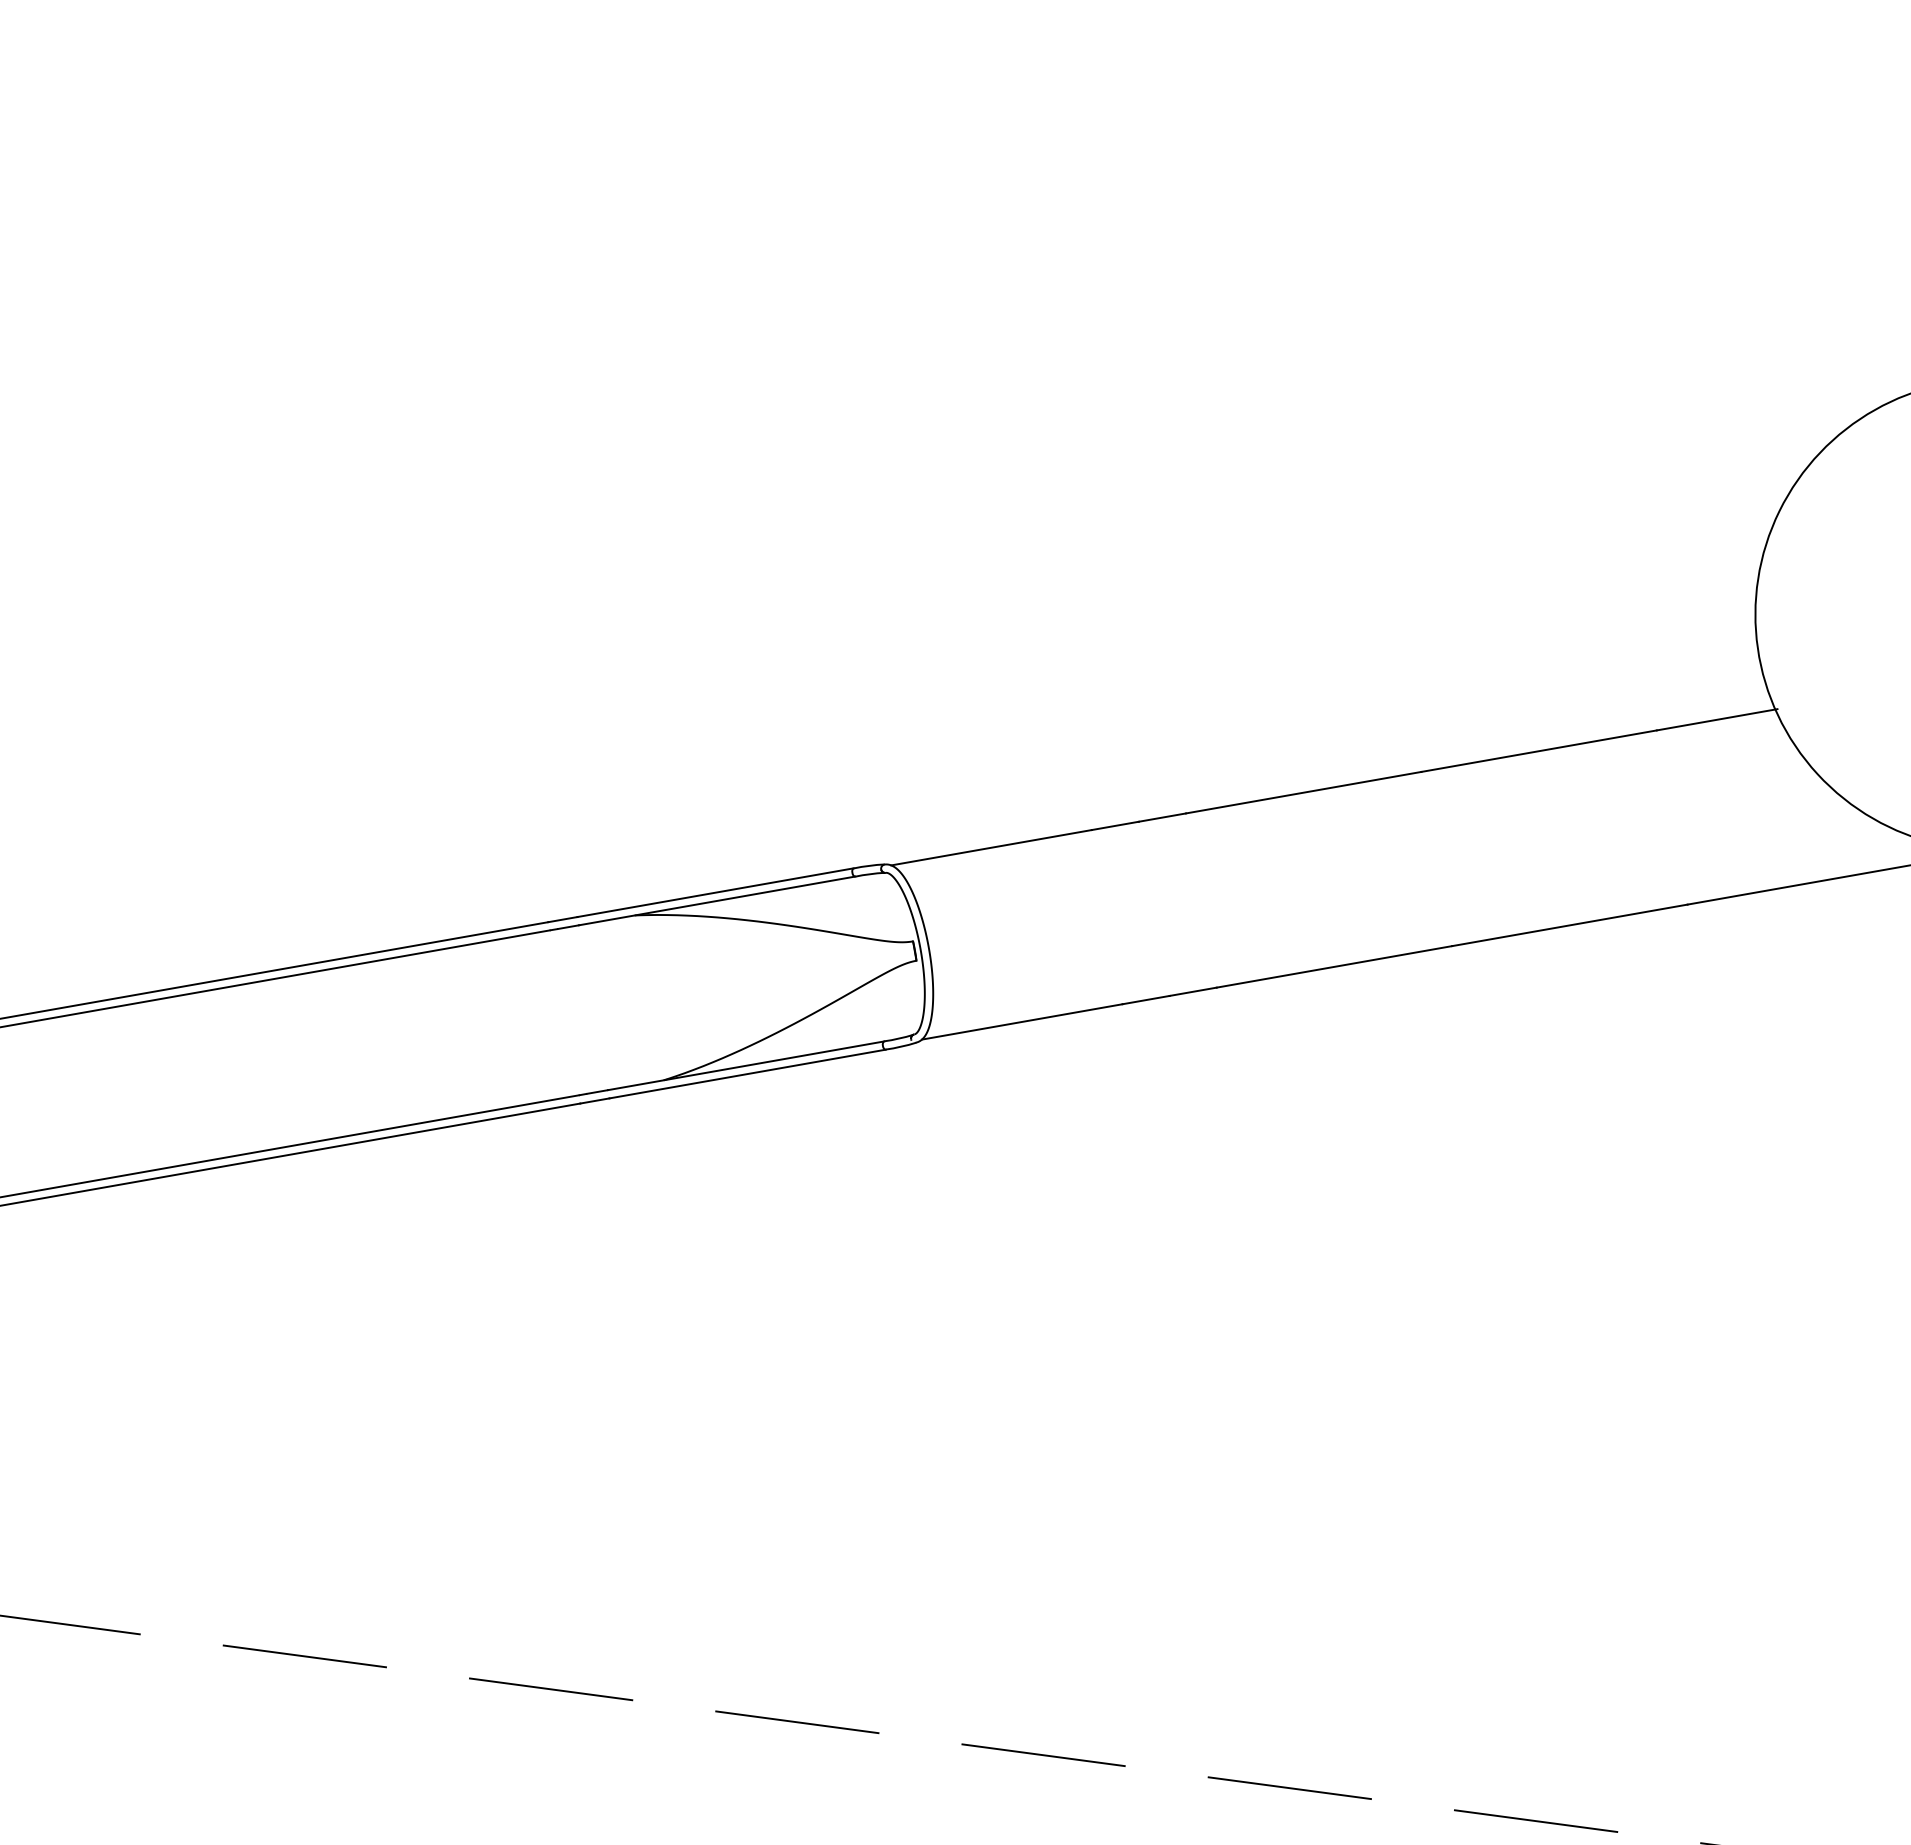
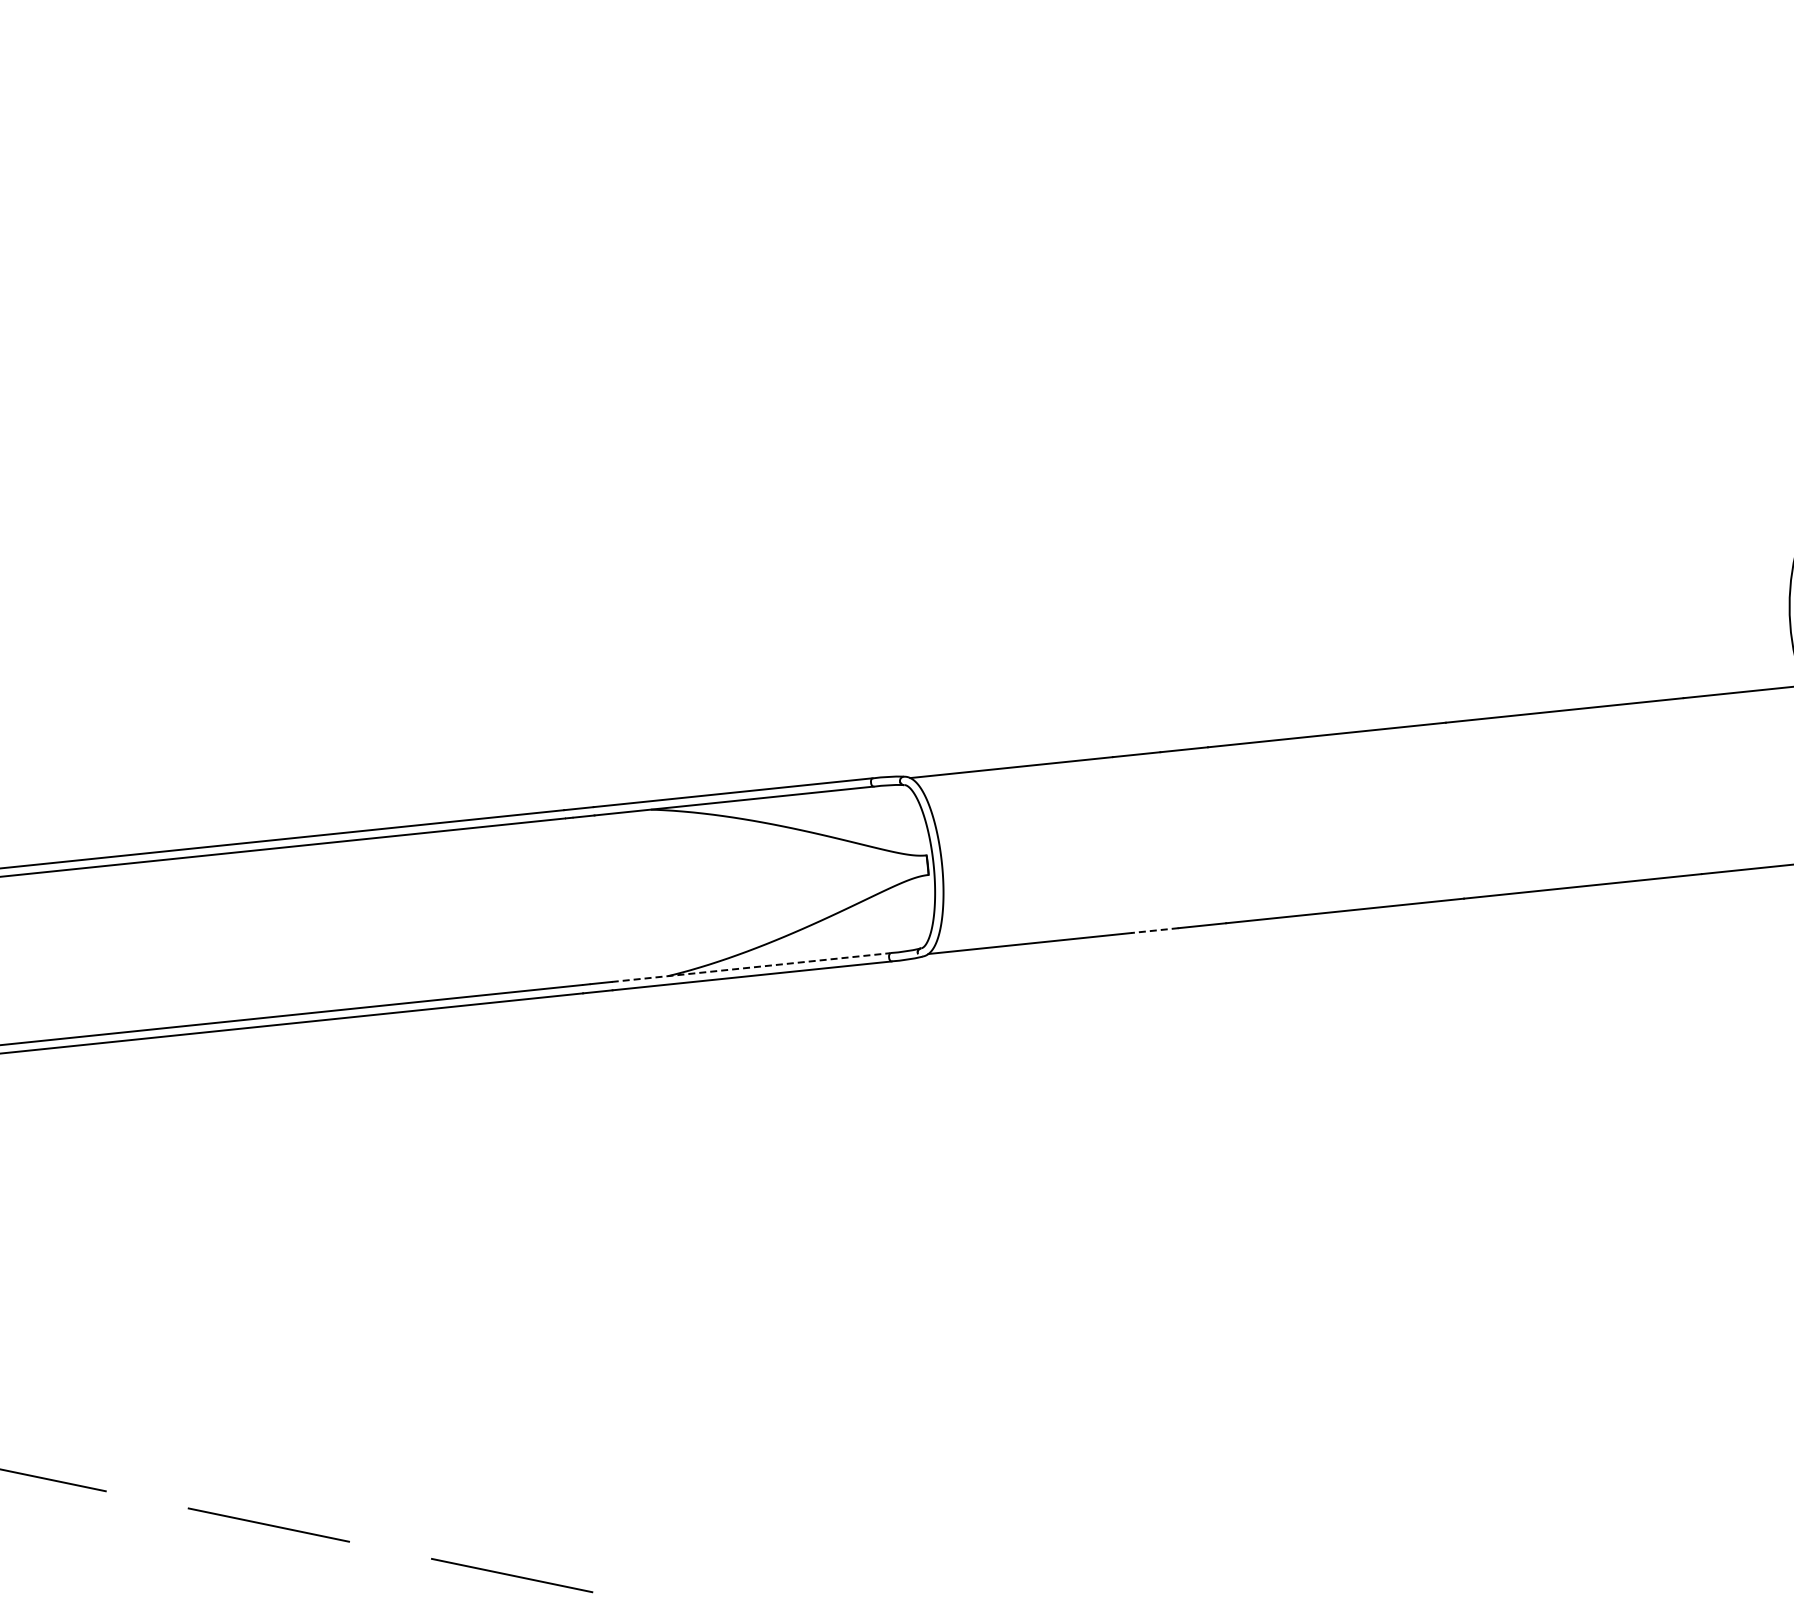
line: (1146, 1000) -> (1155, 931), solid -> dashed
line: (746, 1065) -> (751, 967), solid -> dashed

